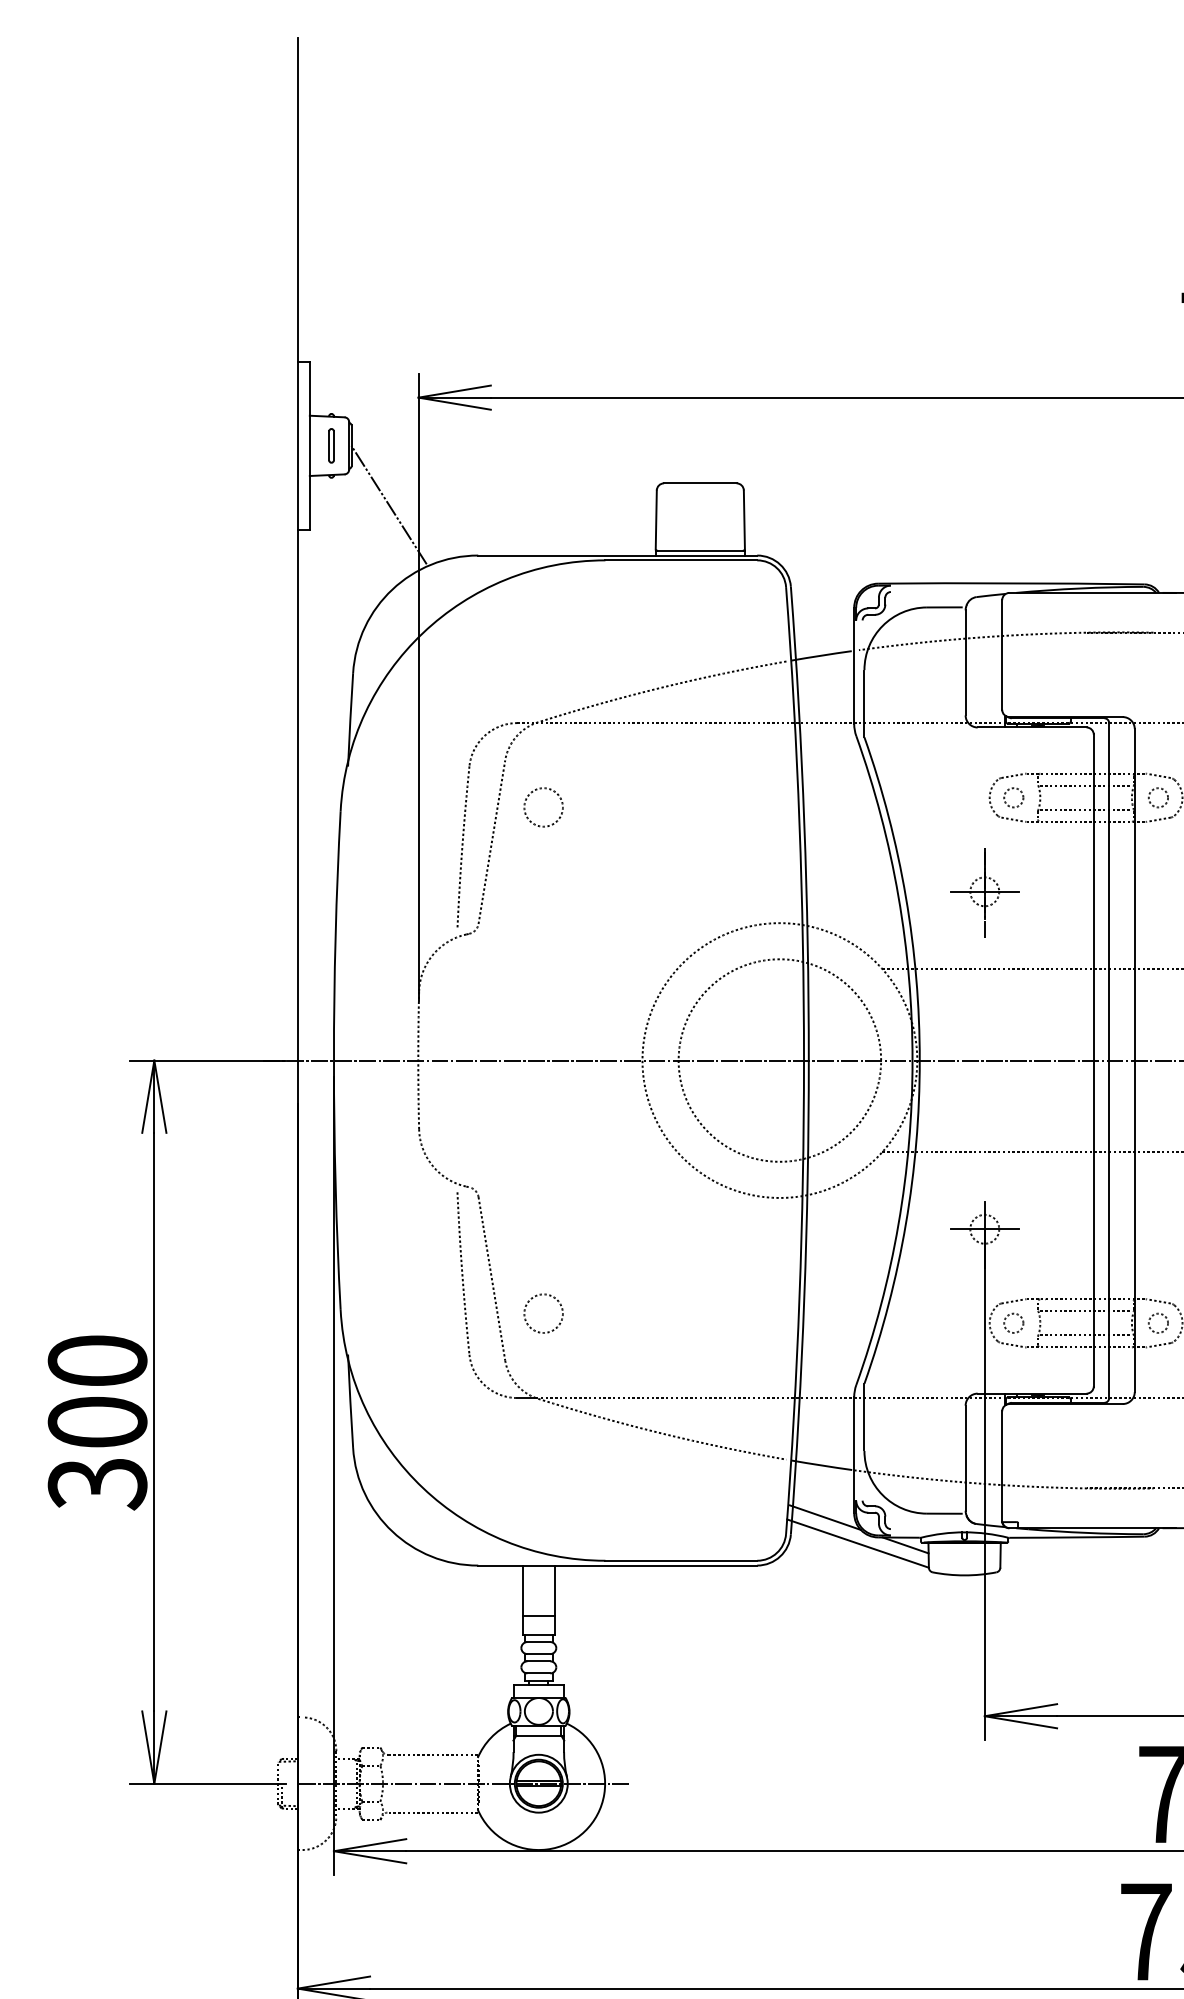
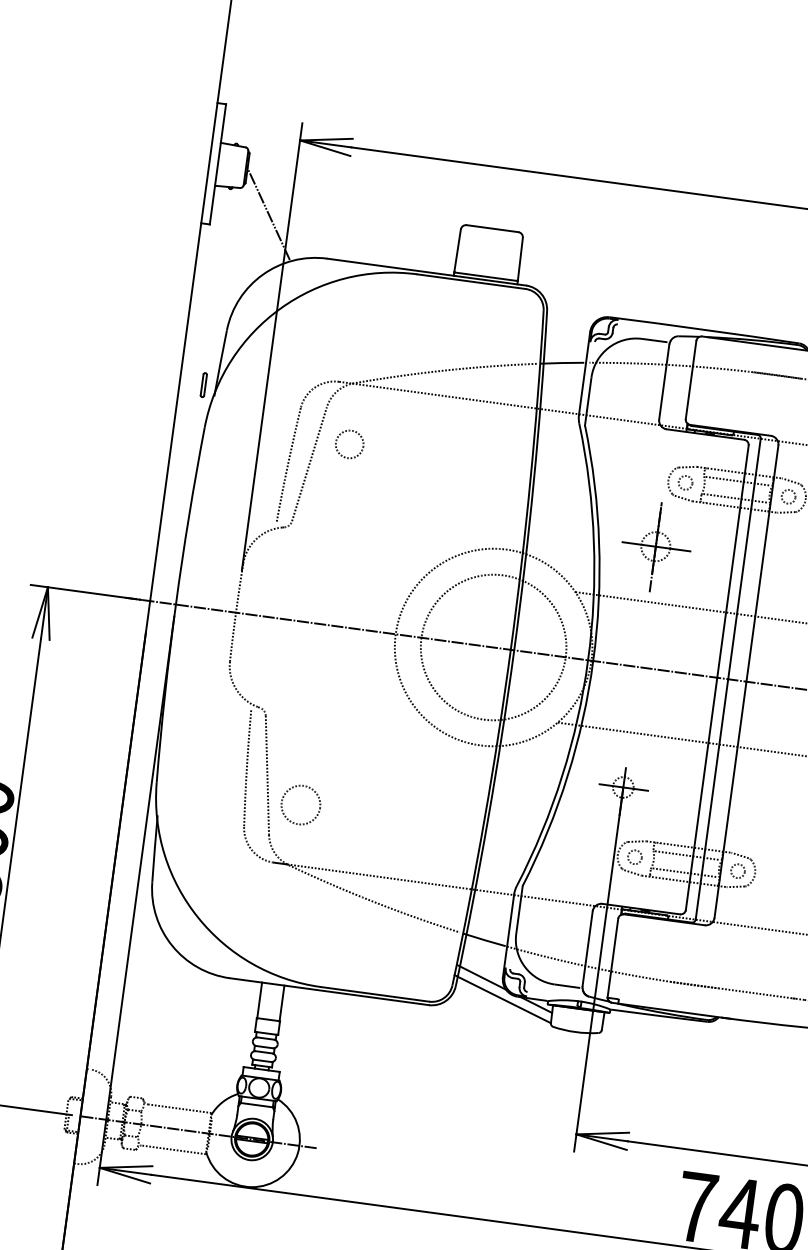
part: (331, 445) -> (203, 384), moved
part: (984, 892) -> (655, 547), size x1.4
circle: (543, 1313) -> (300, 804), size x1.4

